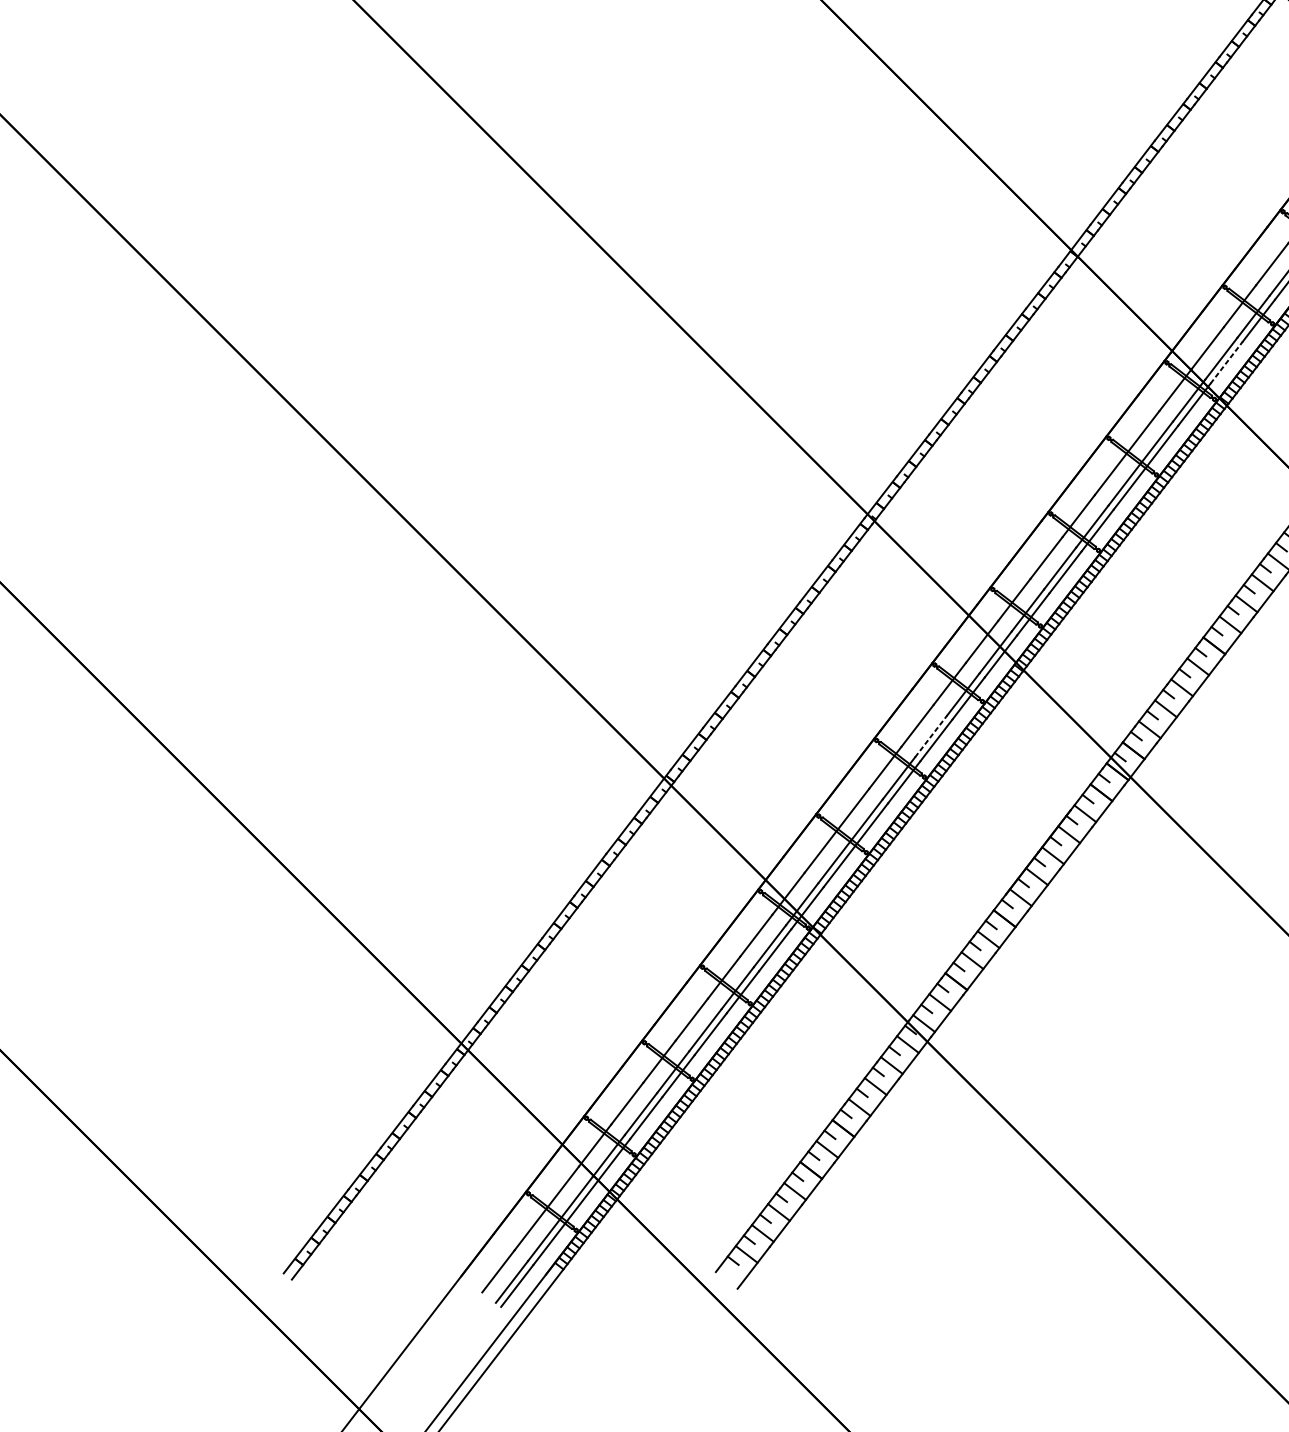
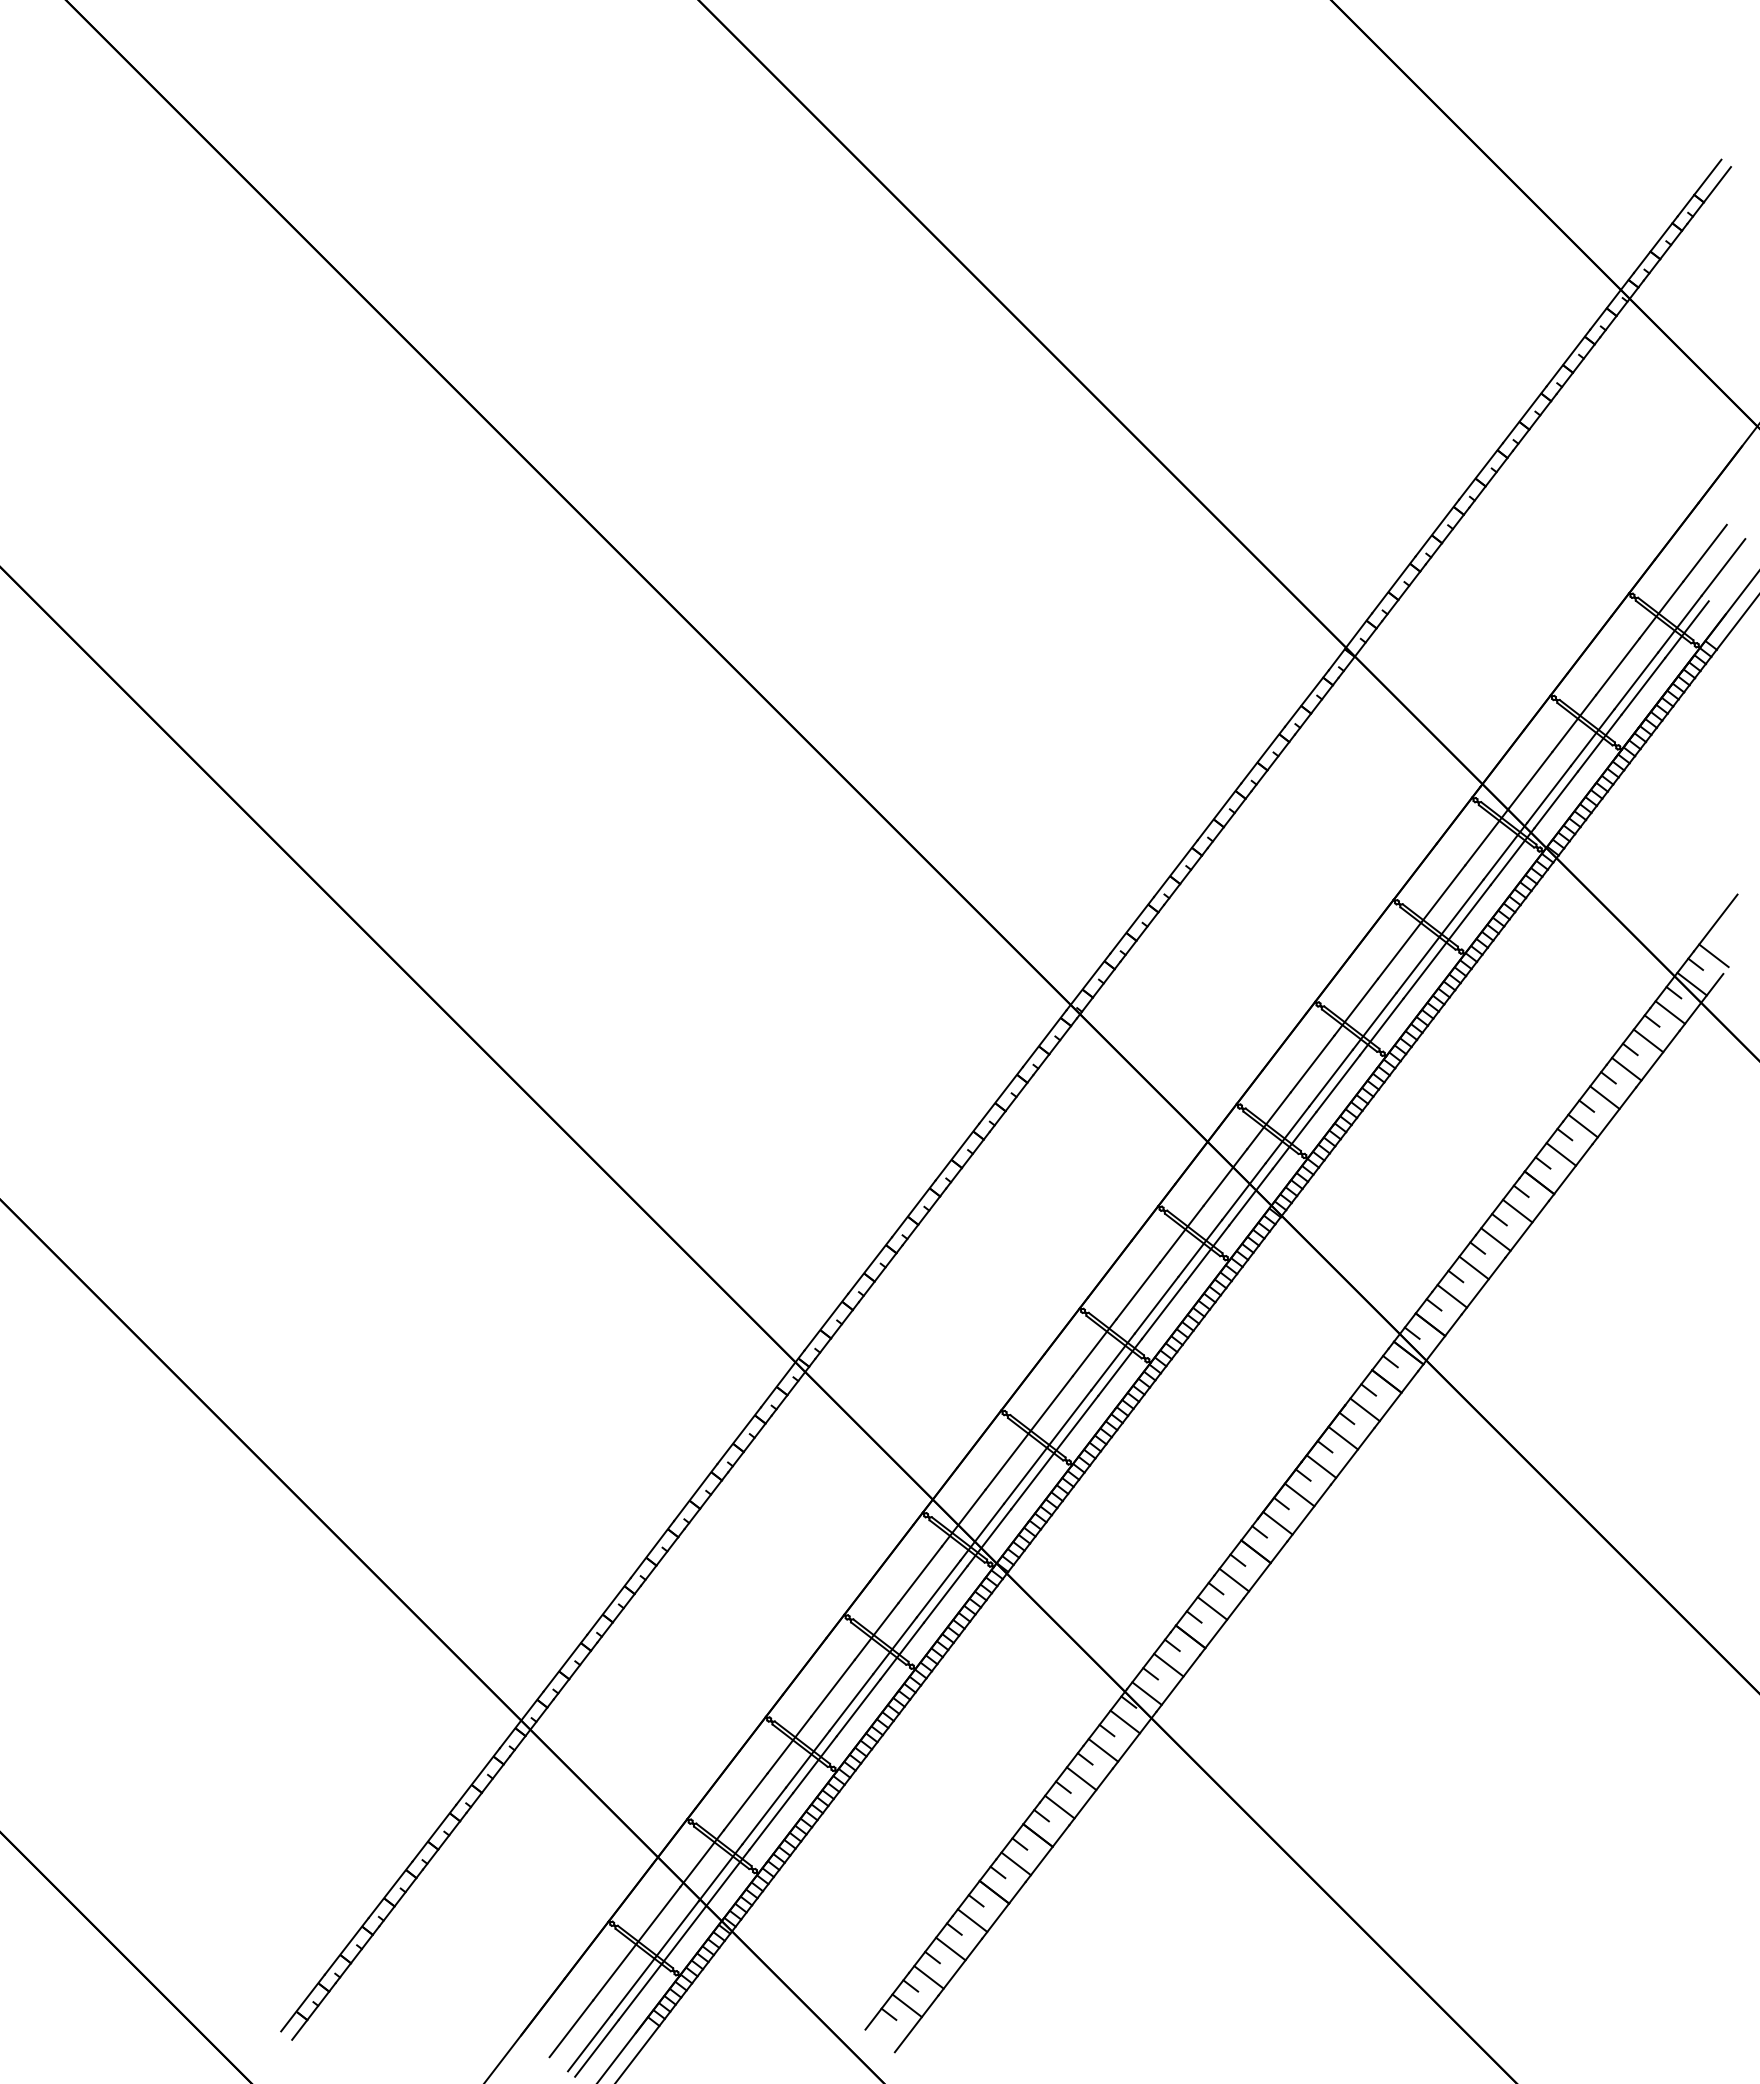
line: (1226, 362) -> (1556, 799), dashed -> solid
line: (931, 736) -> (1156, 1305), dashed -> solid

